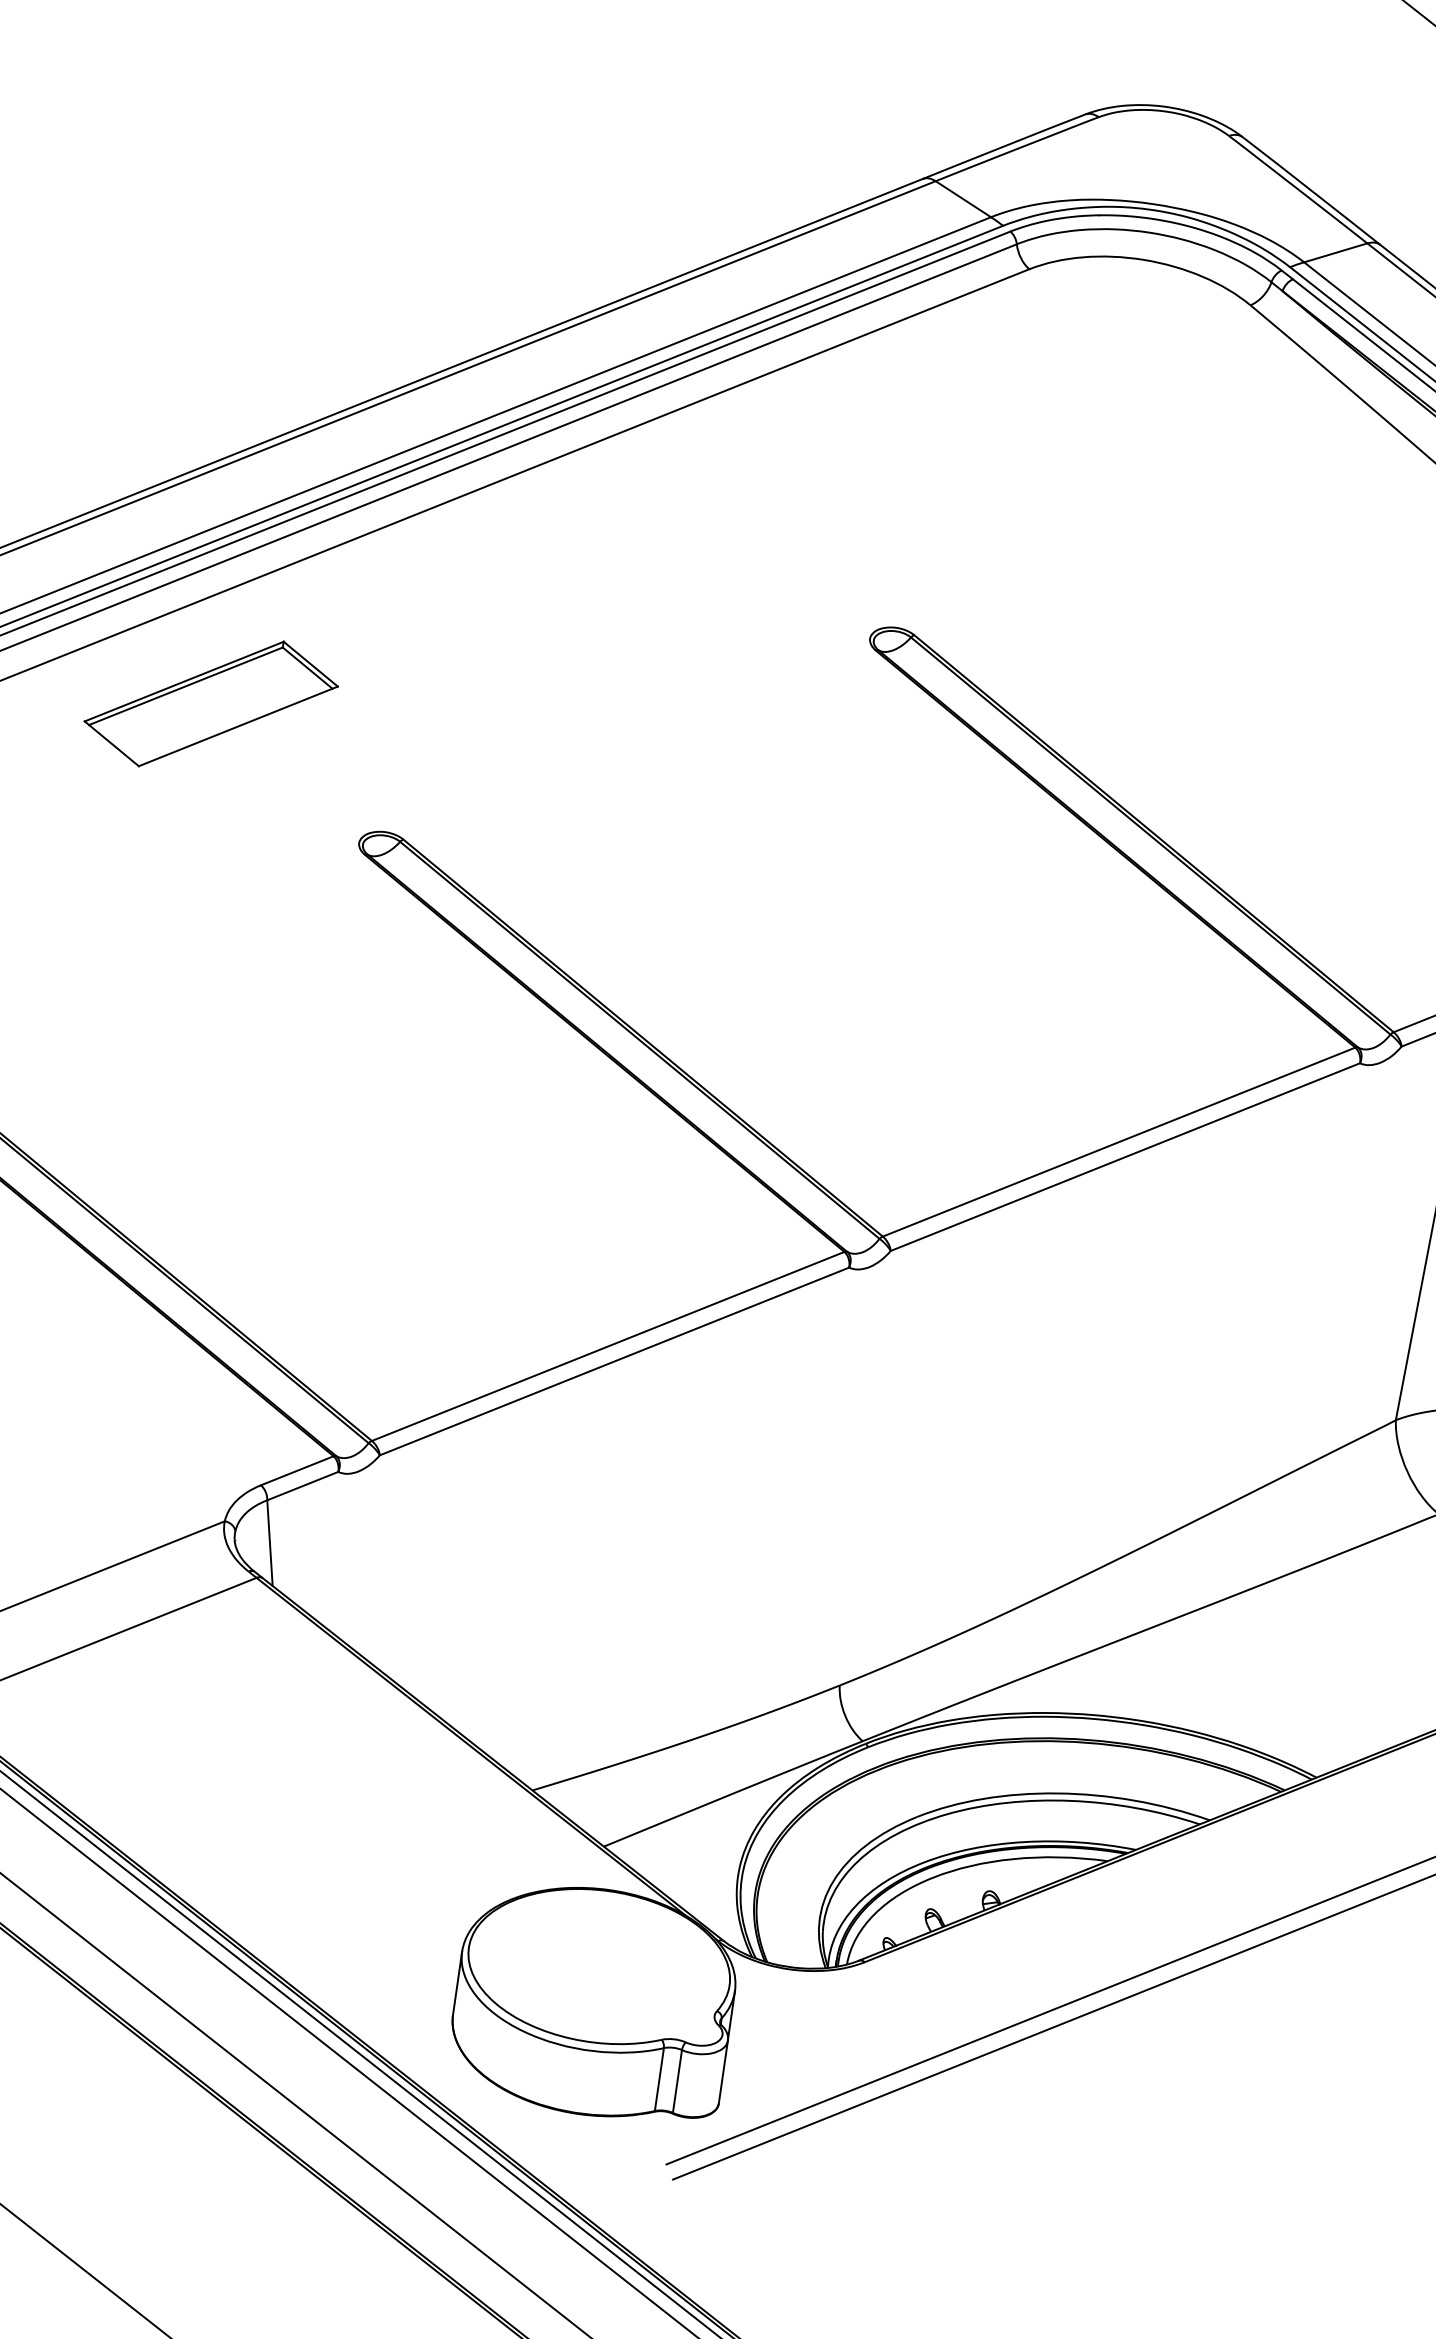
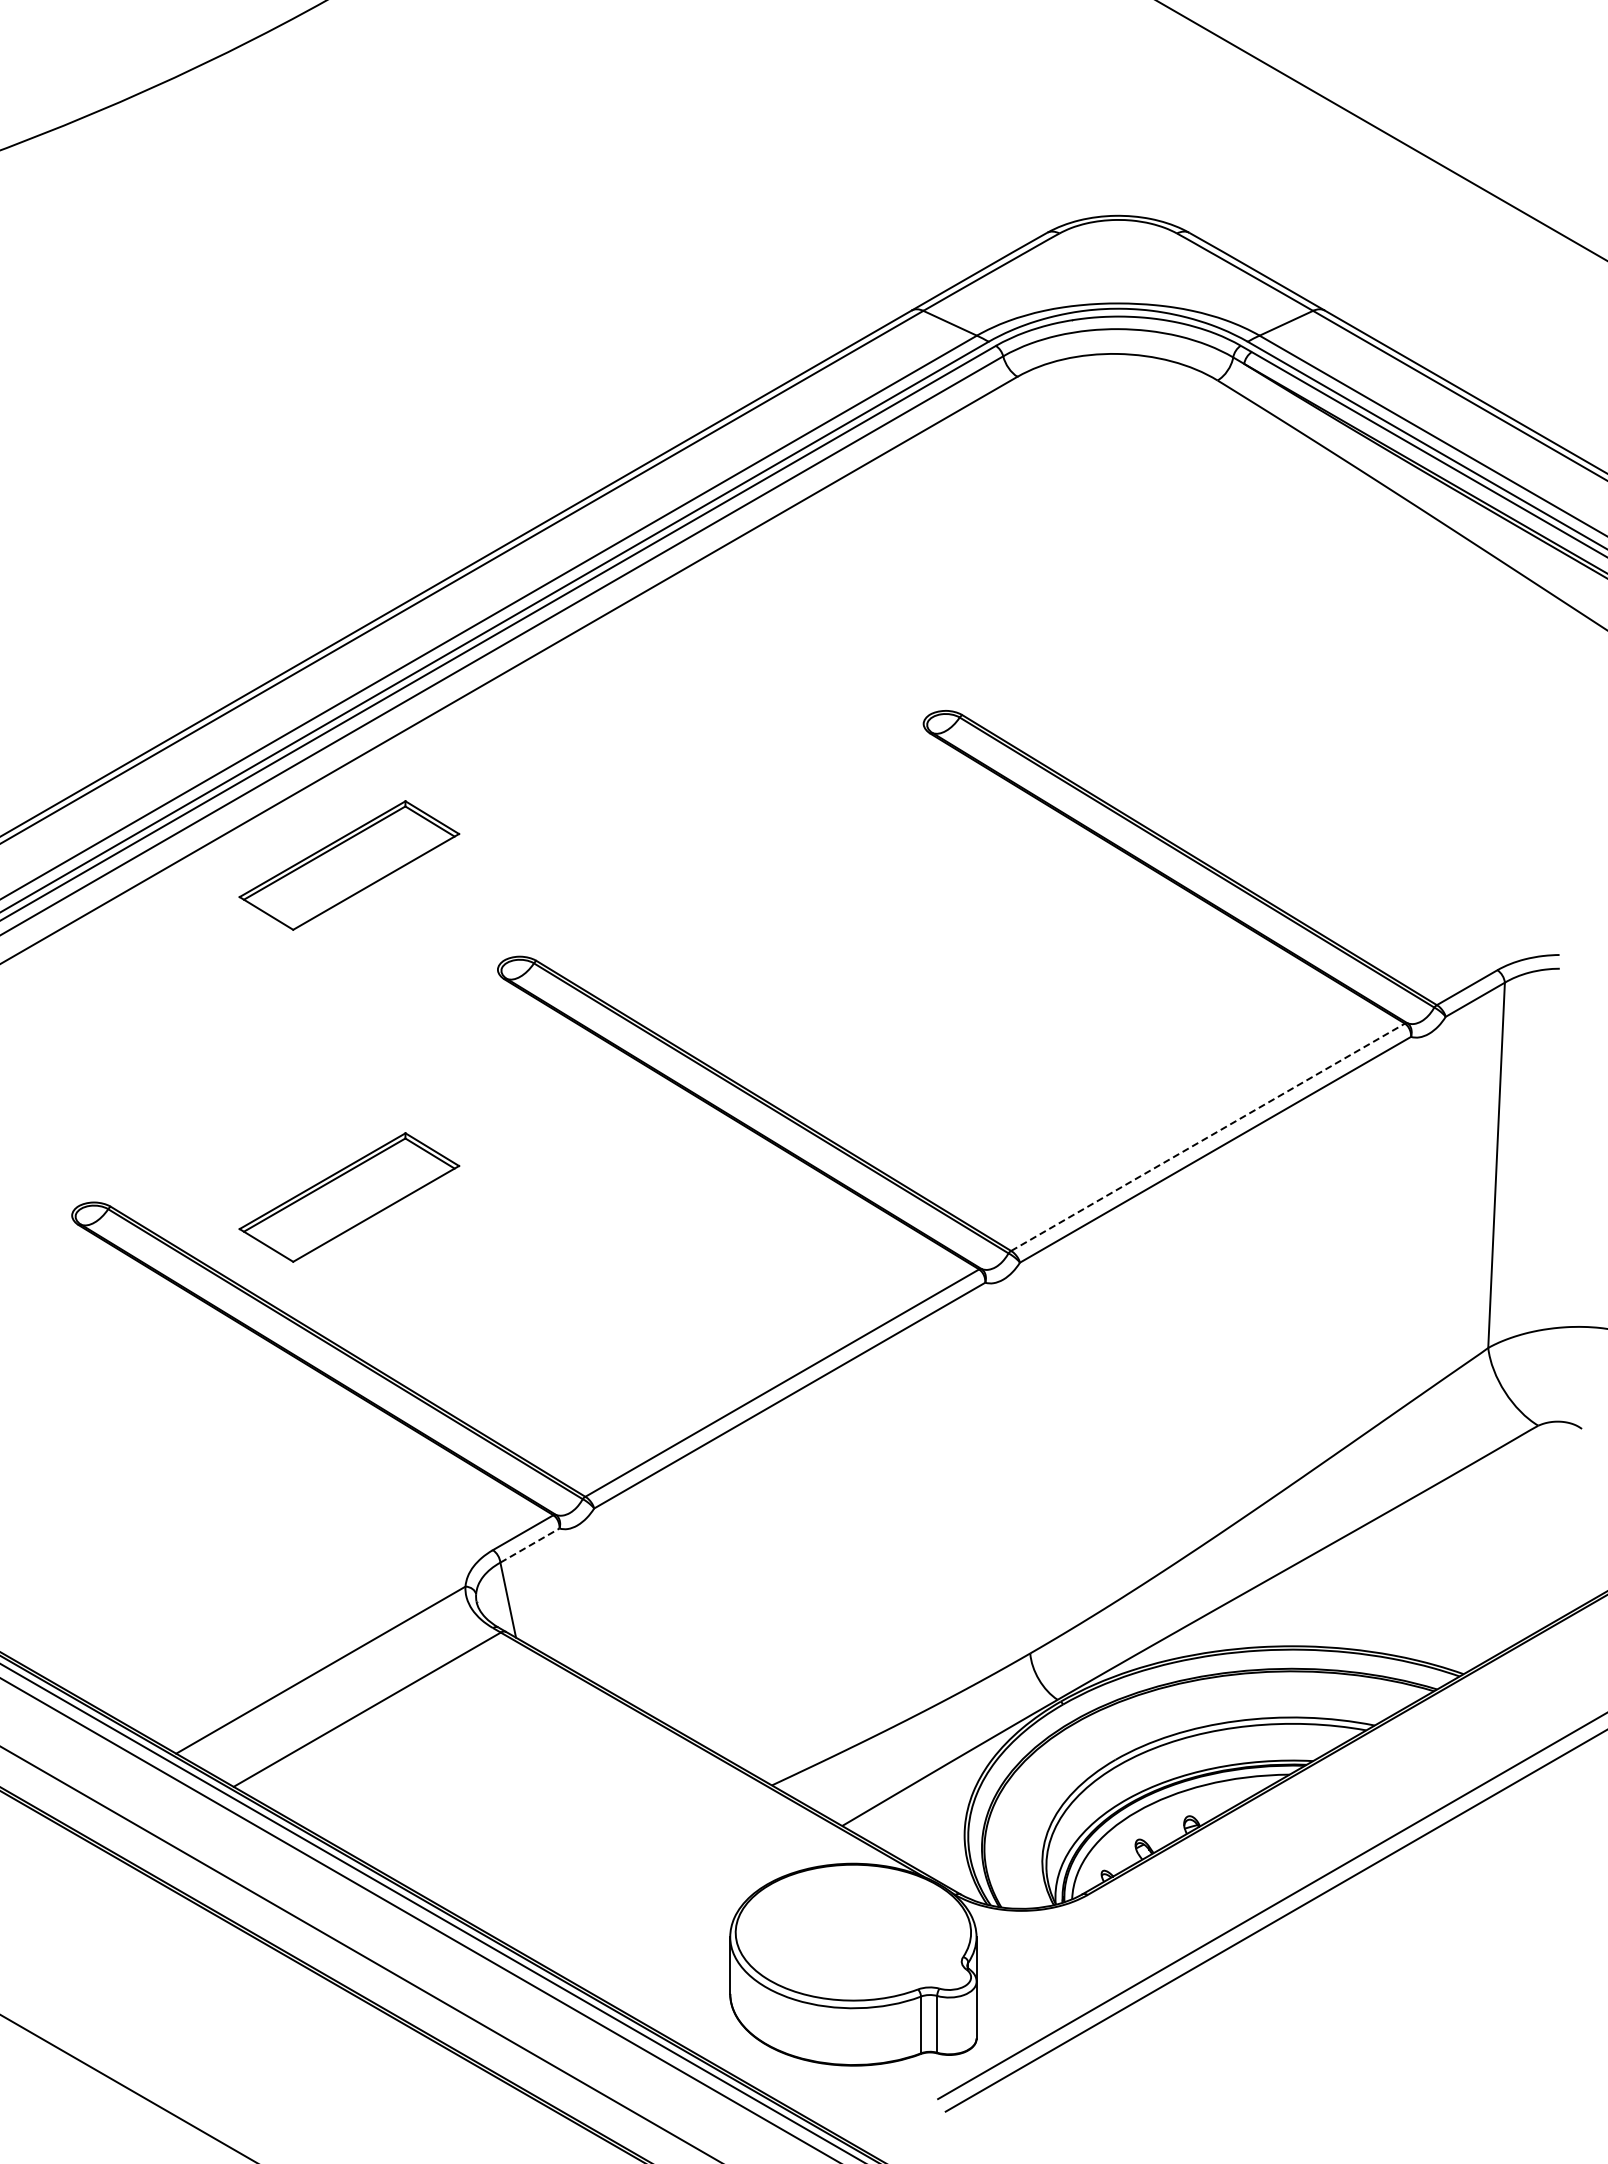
part: (158, 1071) -> (349, 1197), added
line: (1119, 1142) -> (1208, 1137), solid -> dashed
line: (303, 1486) -> (530, 1545), solid -> dashed

